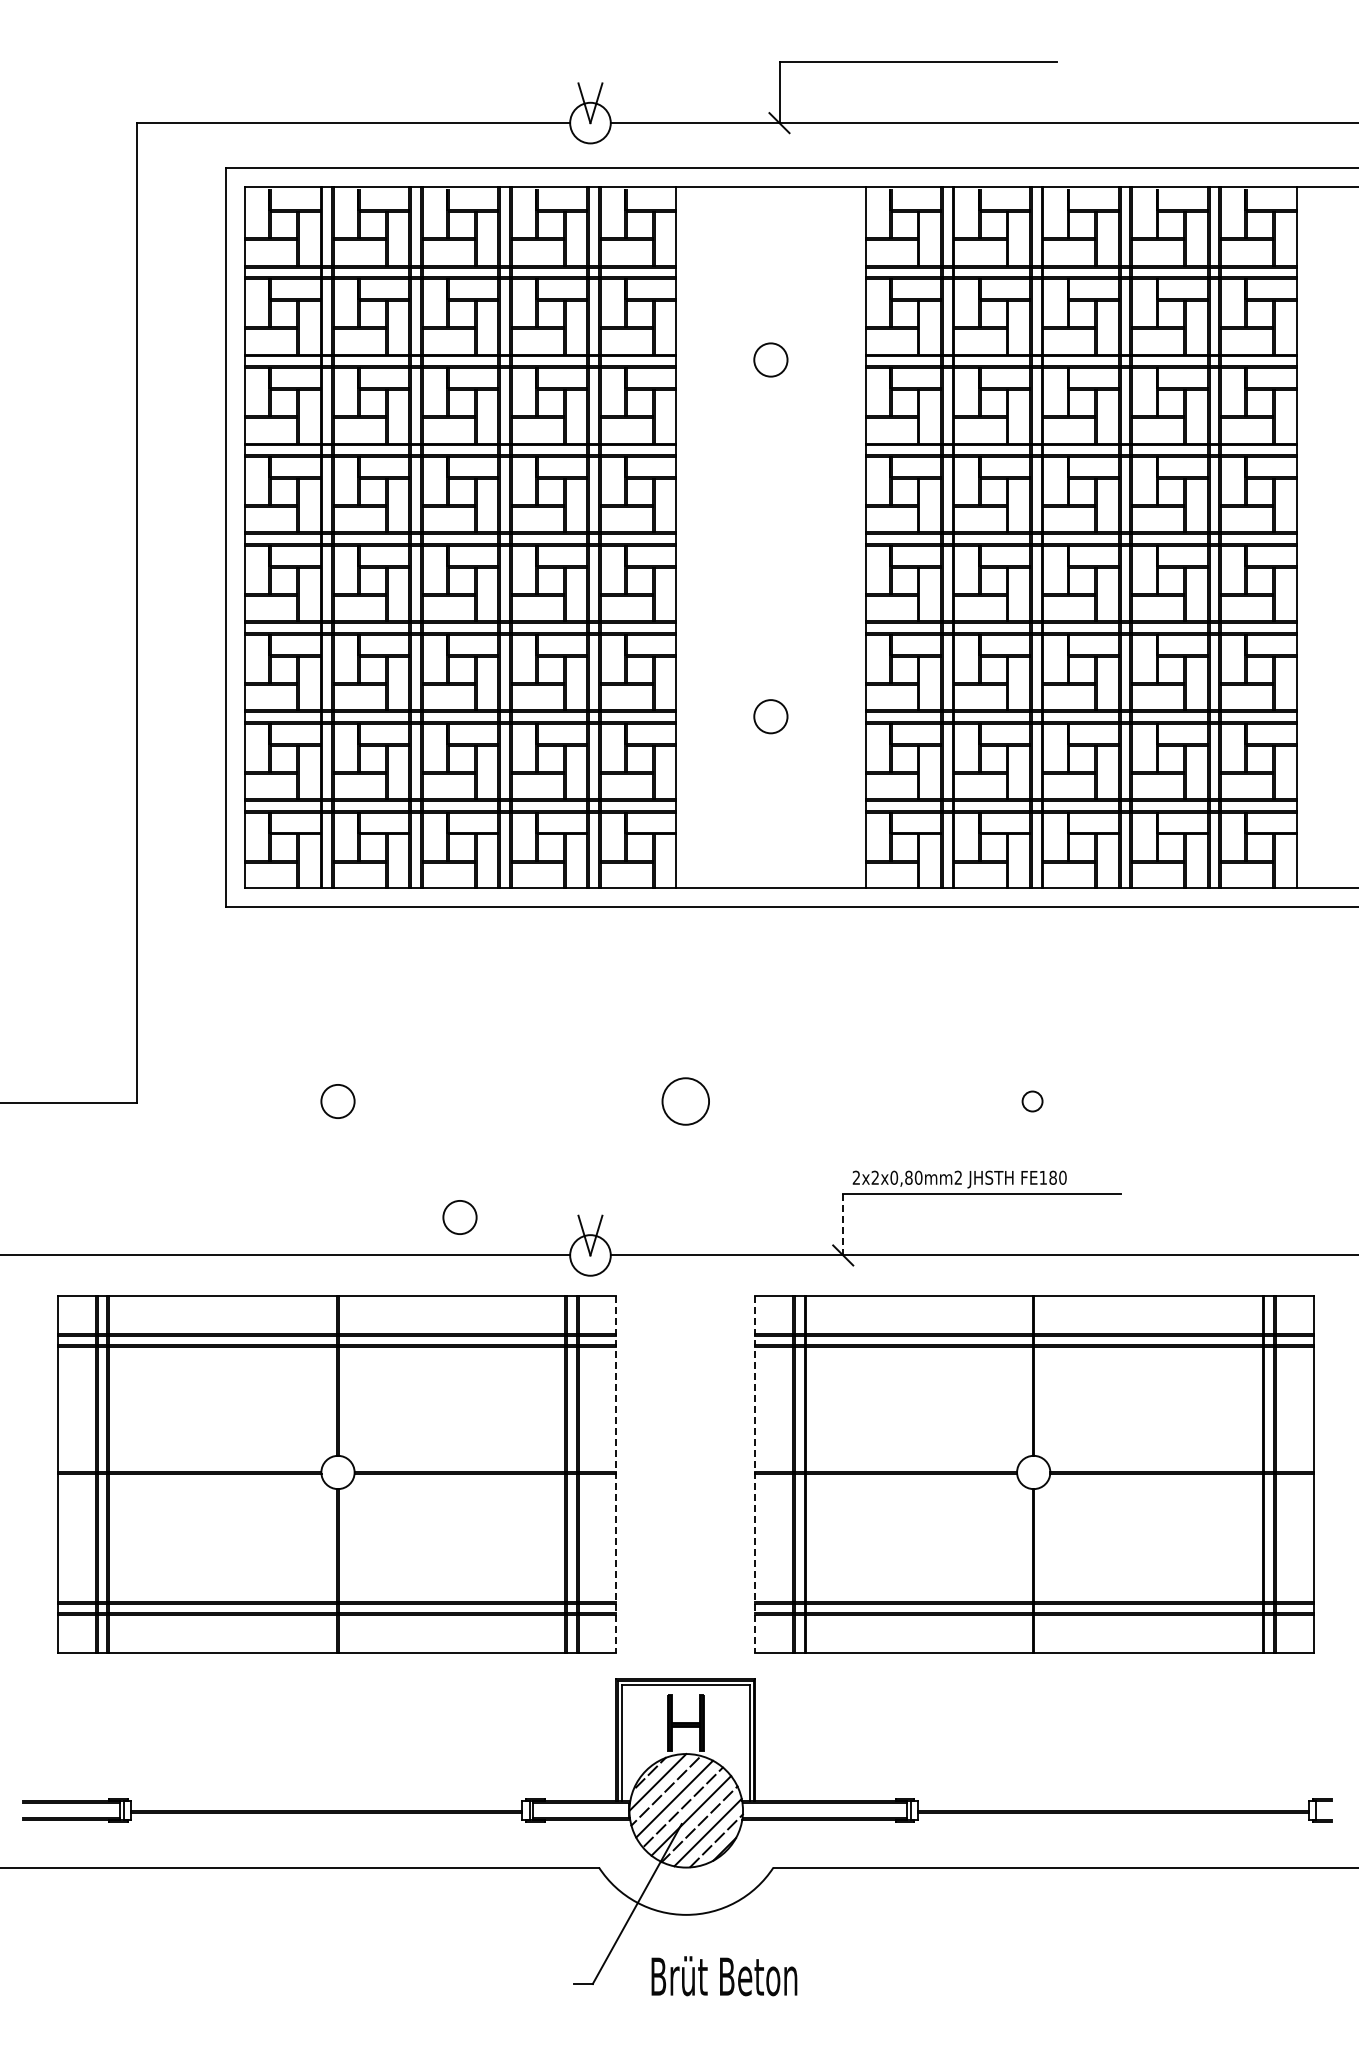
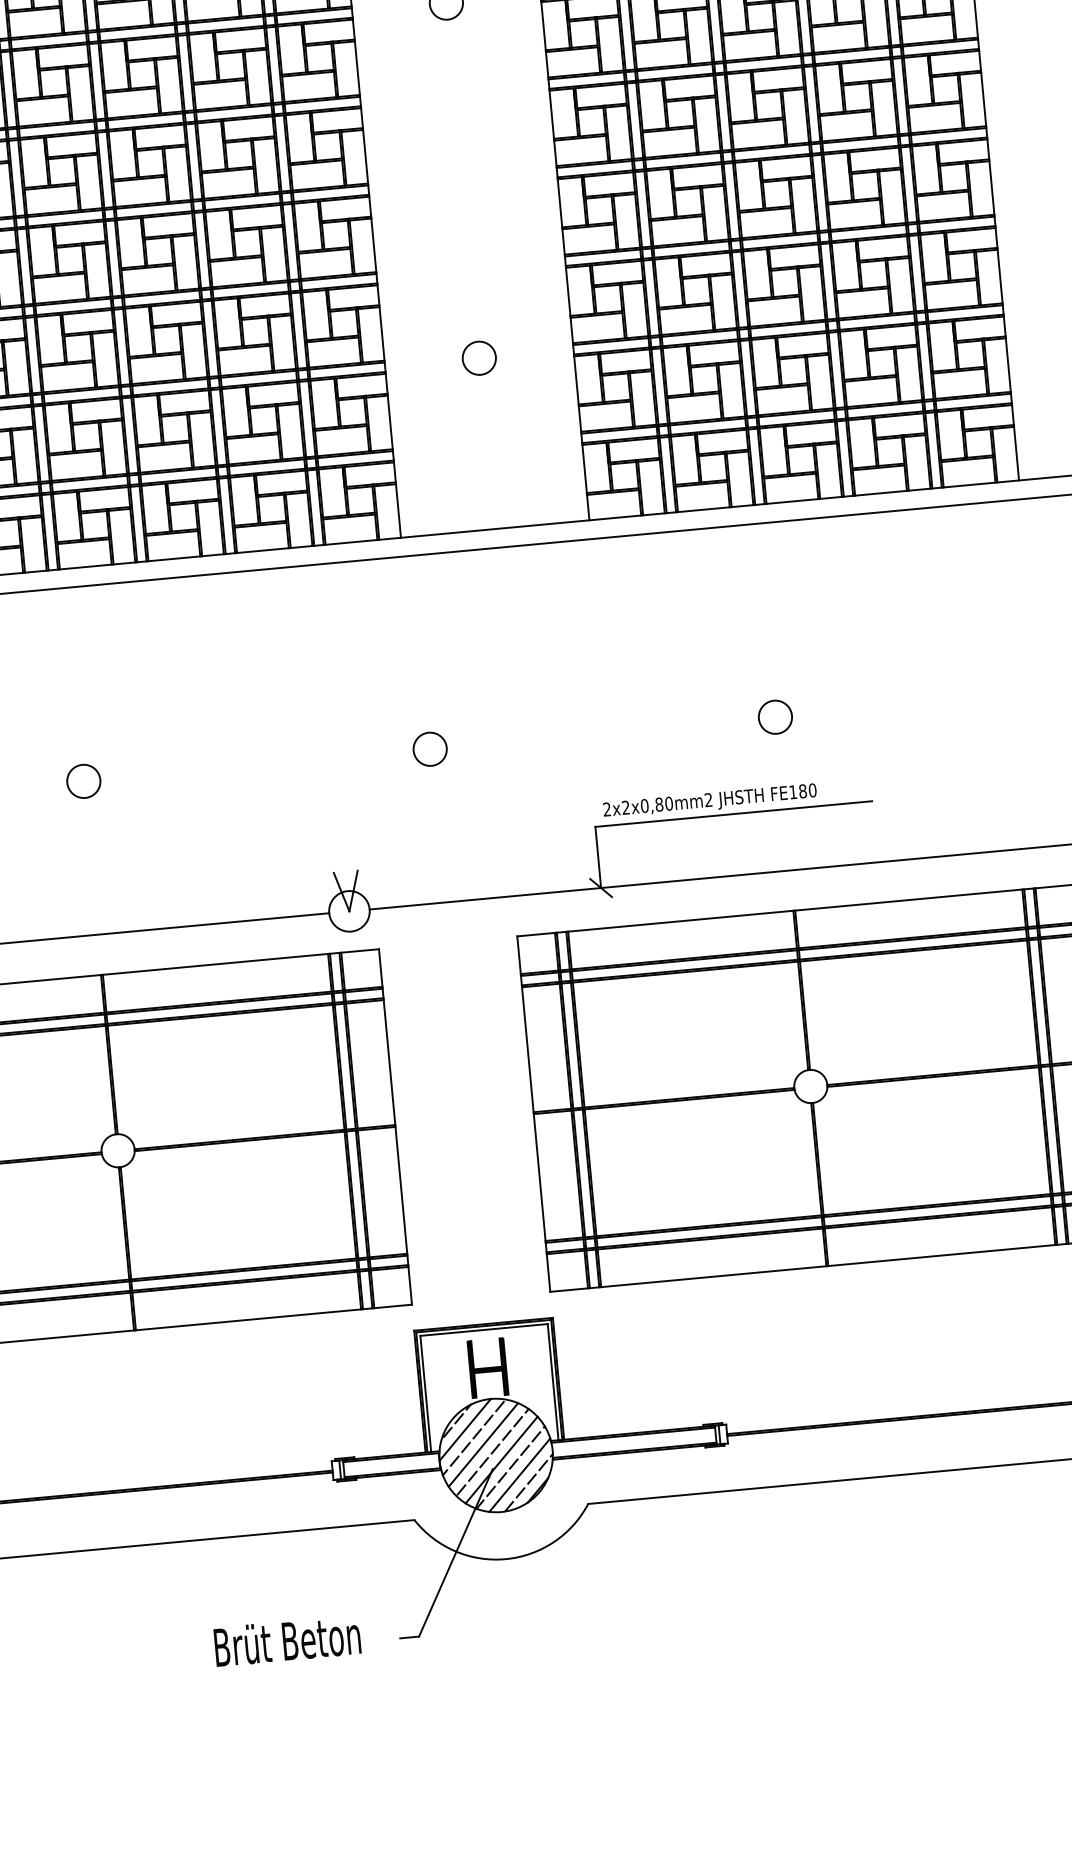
circle: (685, 1101) -> (429, 749), size x0.71
circle: (1032, 1101) -> (775, 717), size x1.67
circle: (459, 1217) -> (215, 885), removed
line: (843, 1224) -> (598, 857), dashed -> solid
line: (616, 1474) -> (395, 1127), dashed -> solid
line: (755, 1474) -> (534, 1114), dashed -> solid
text: (724, 1976) -> (287, 1641), moved

